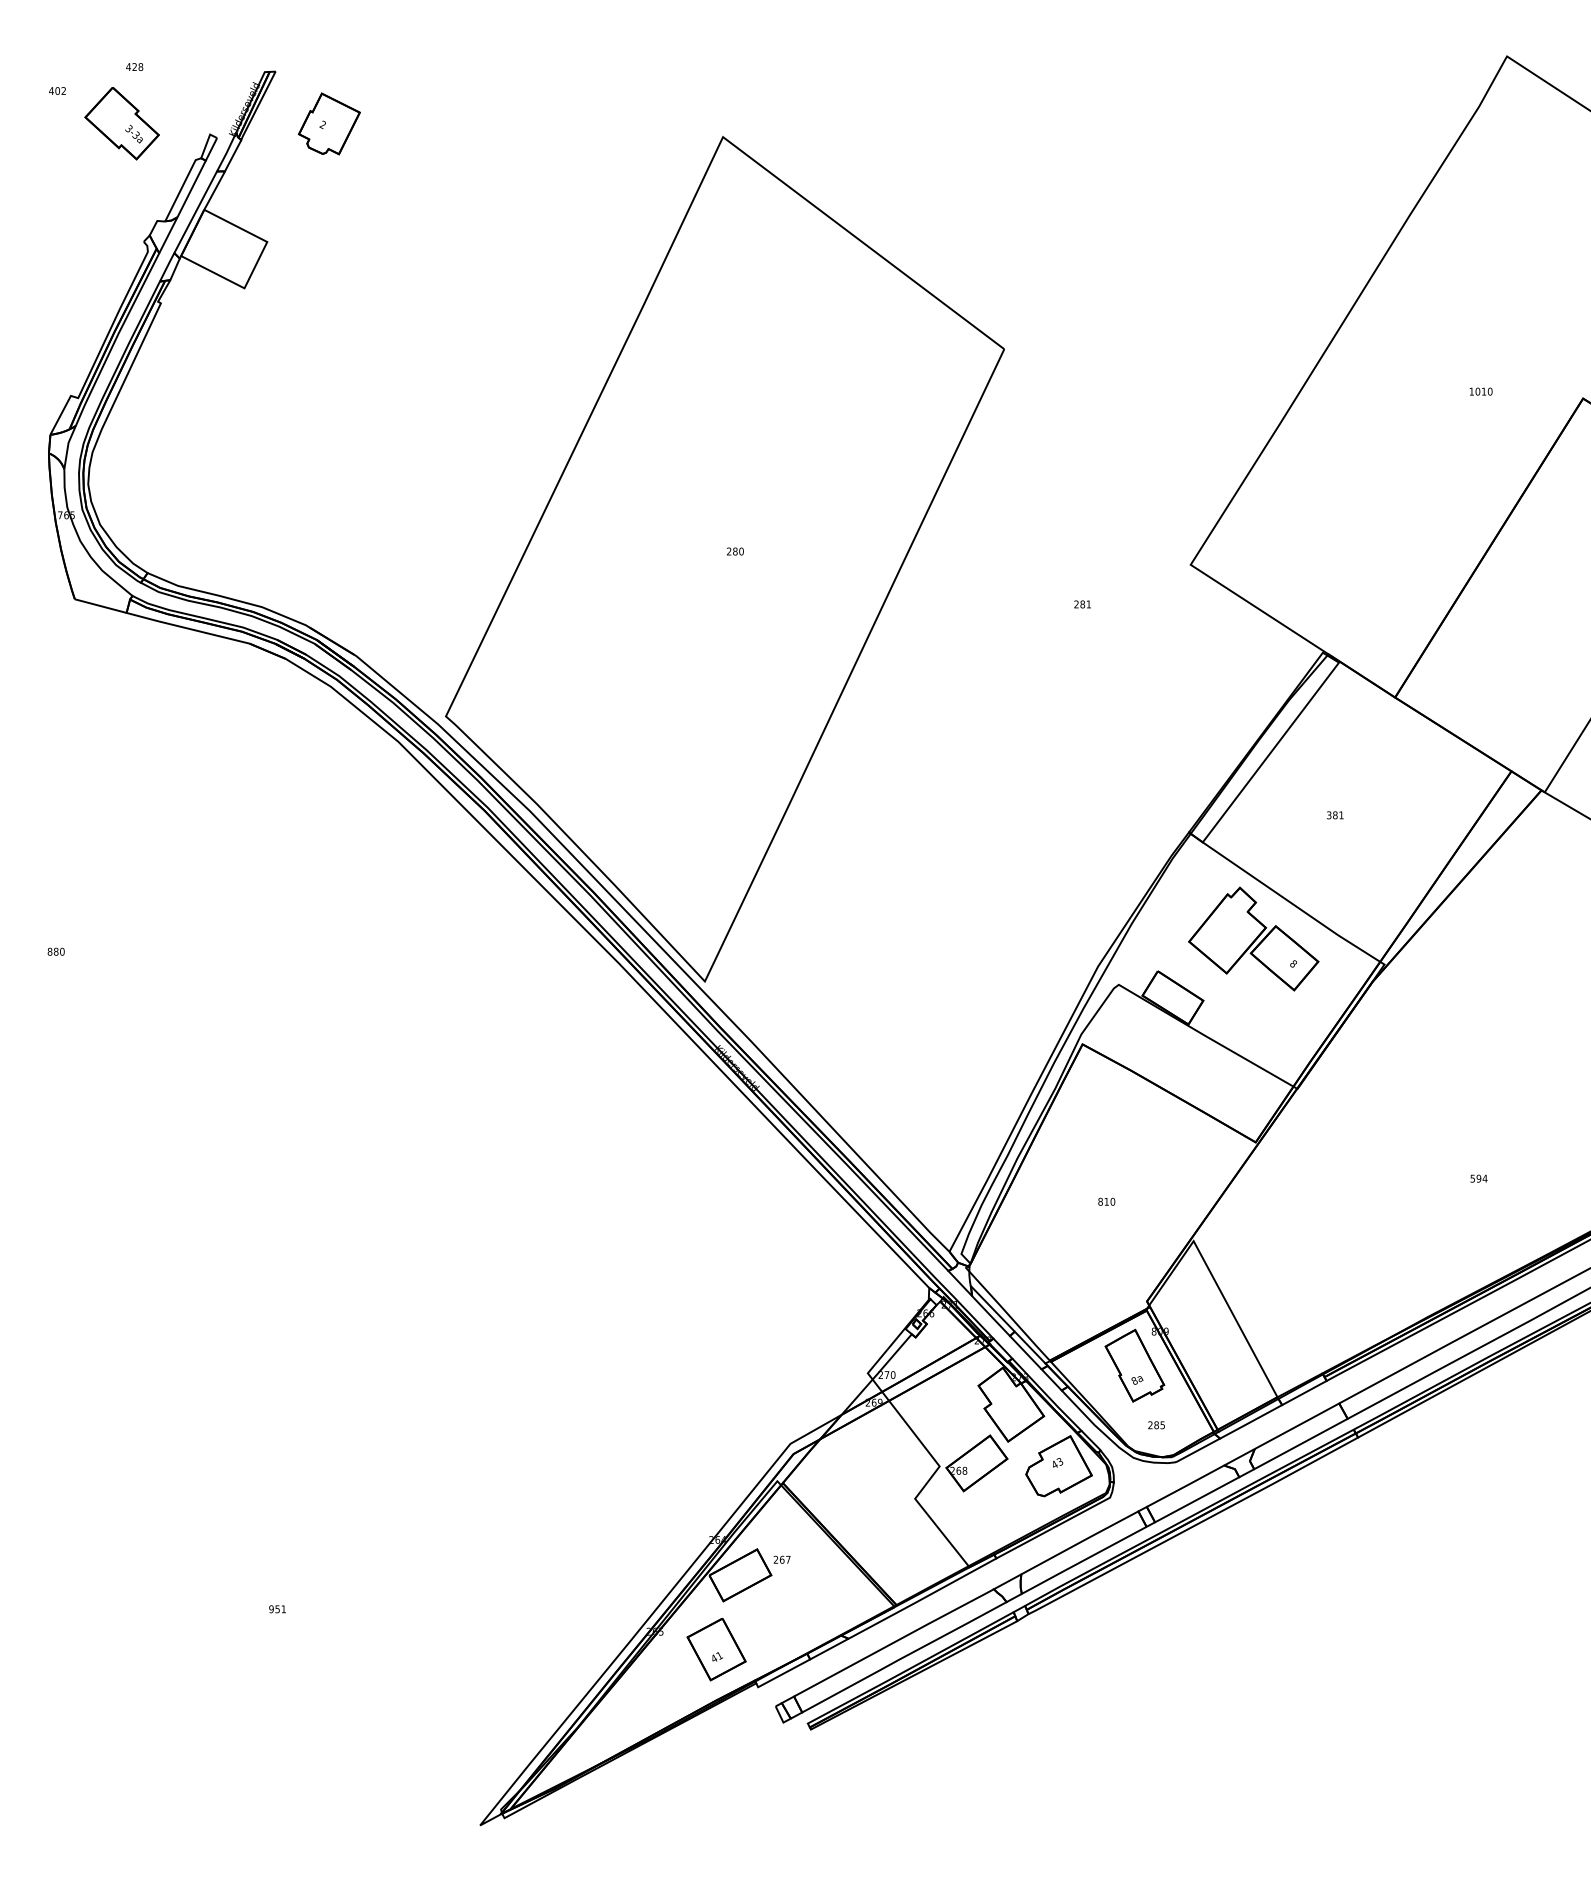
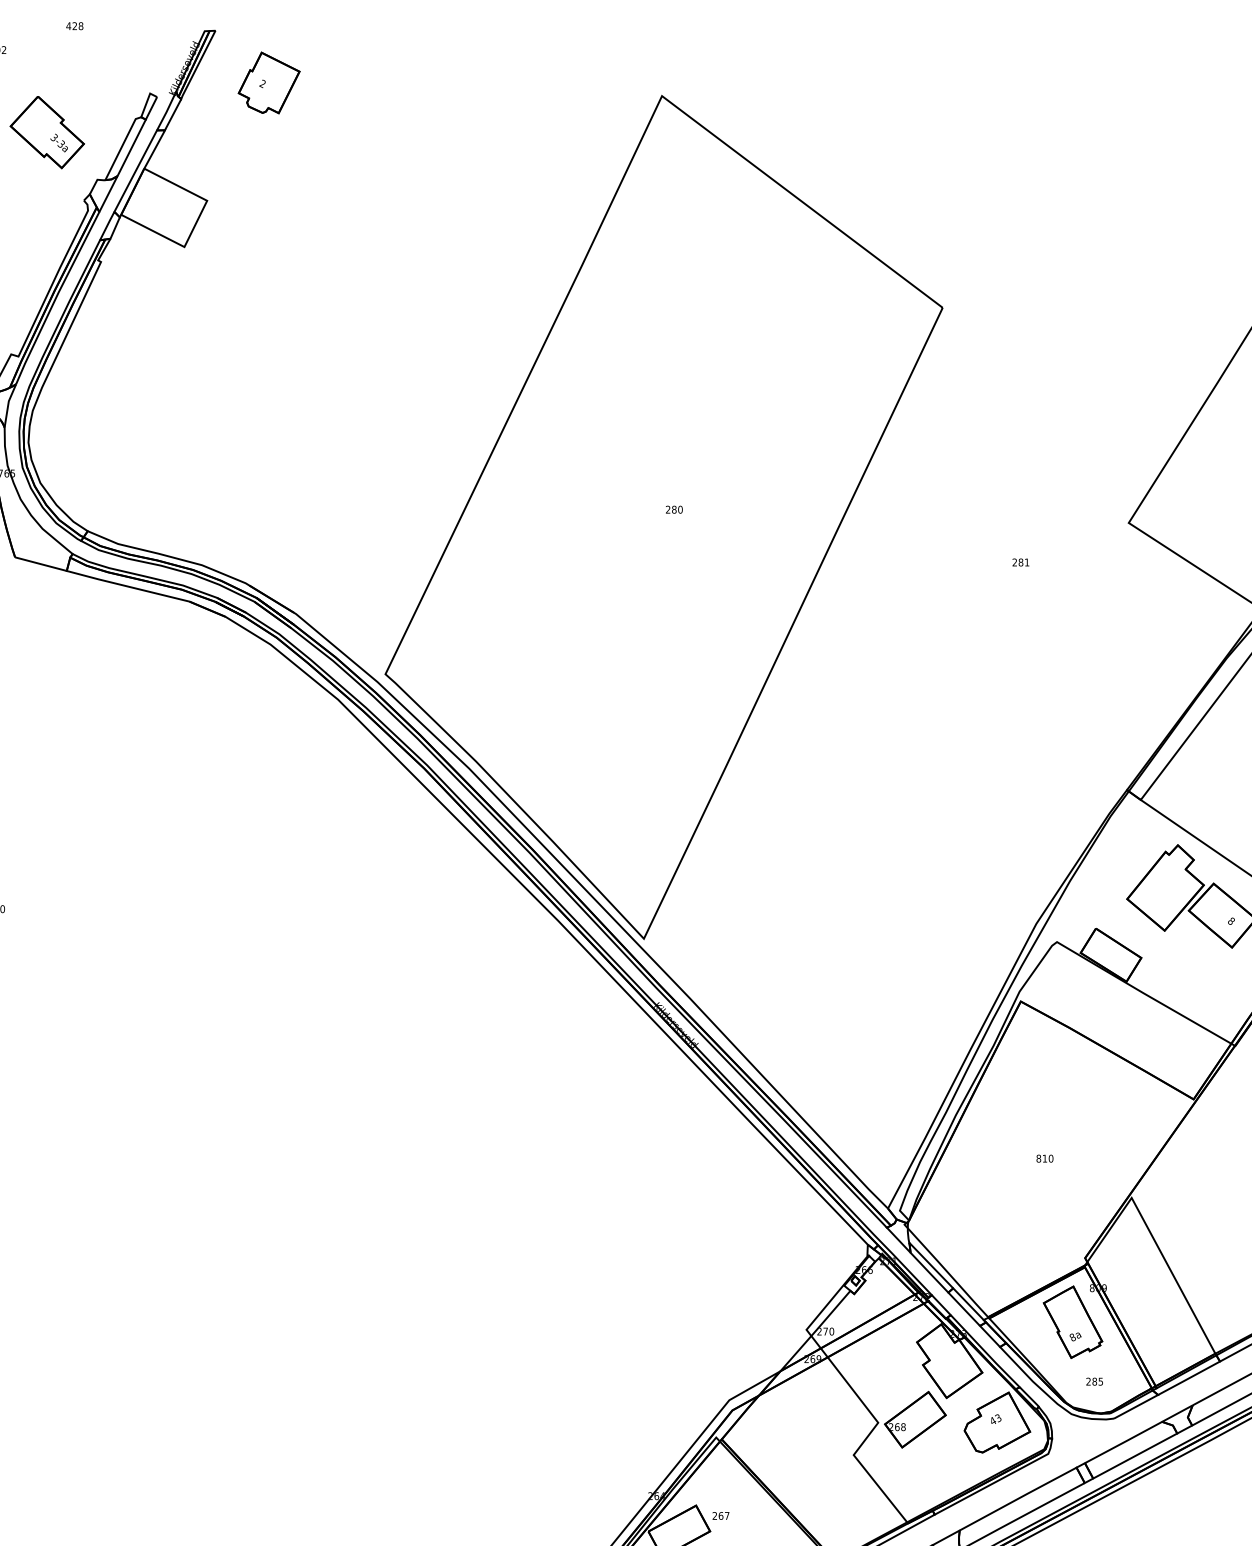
part: (121, 123) -> (46, 132), moved

